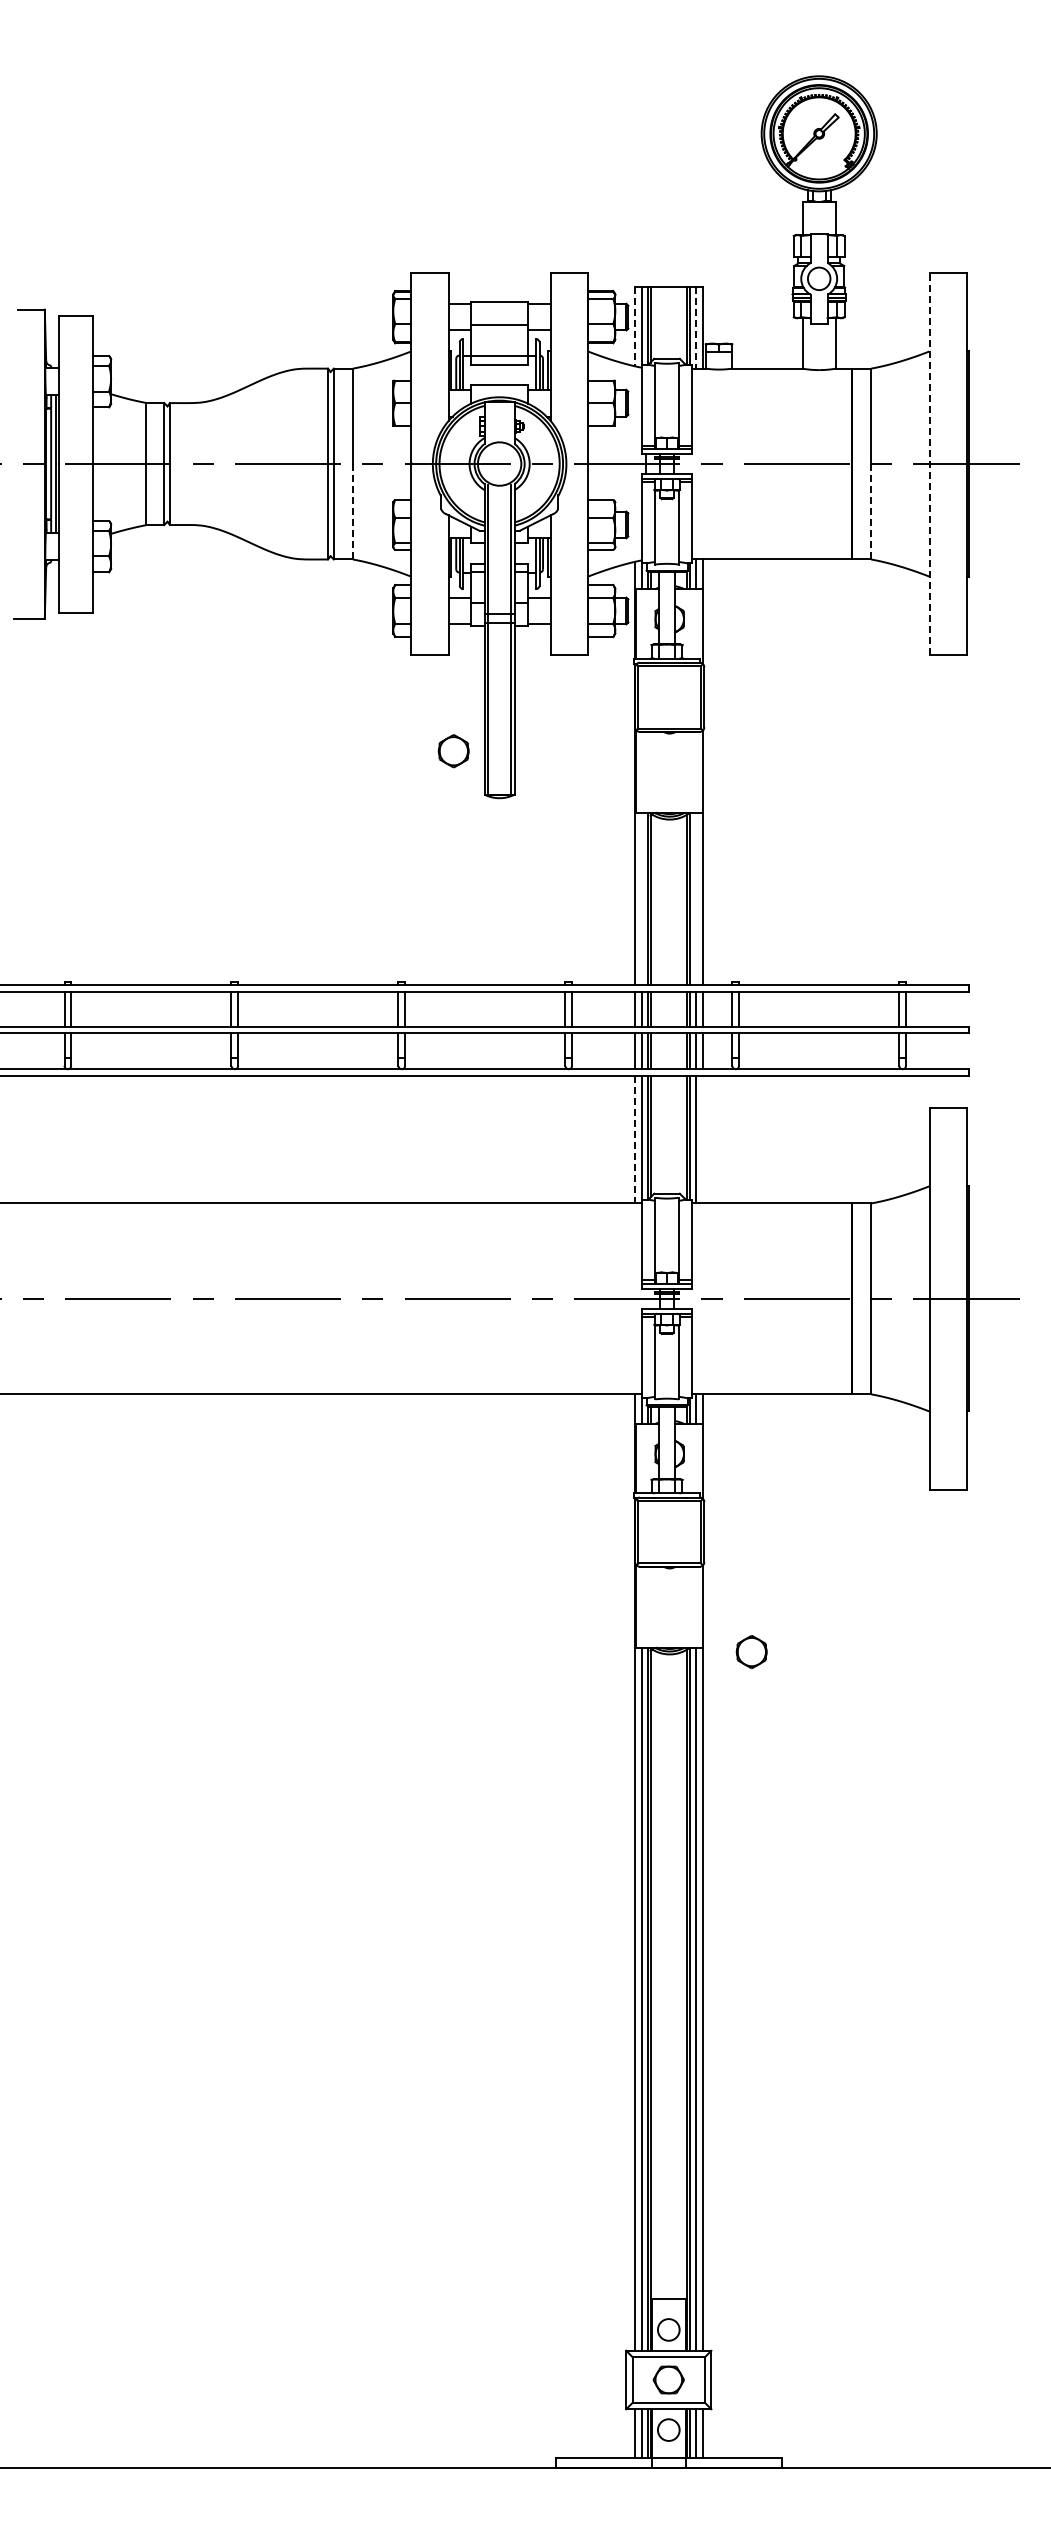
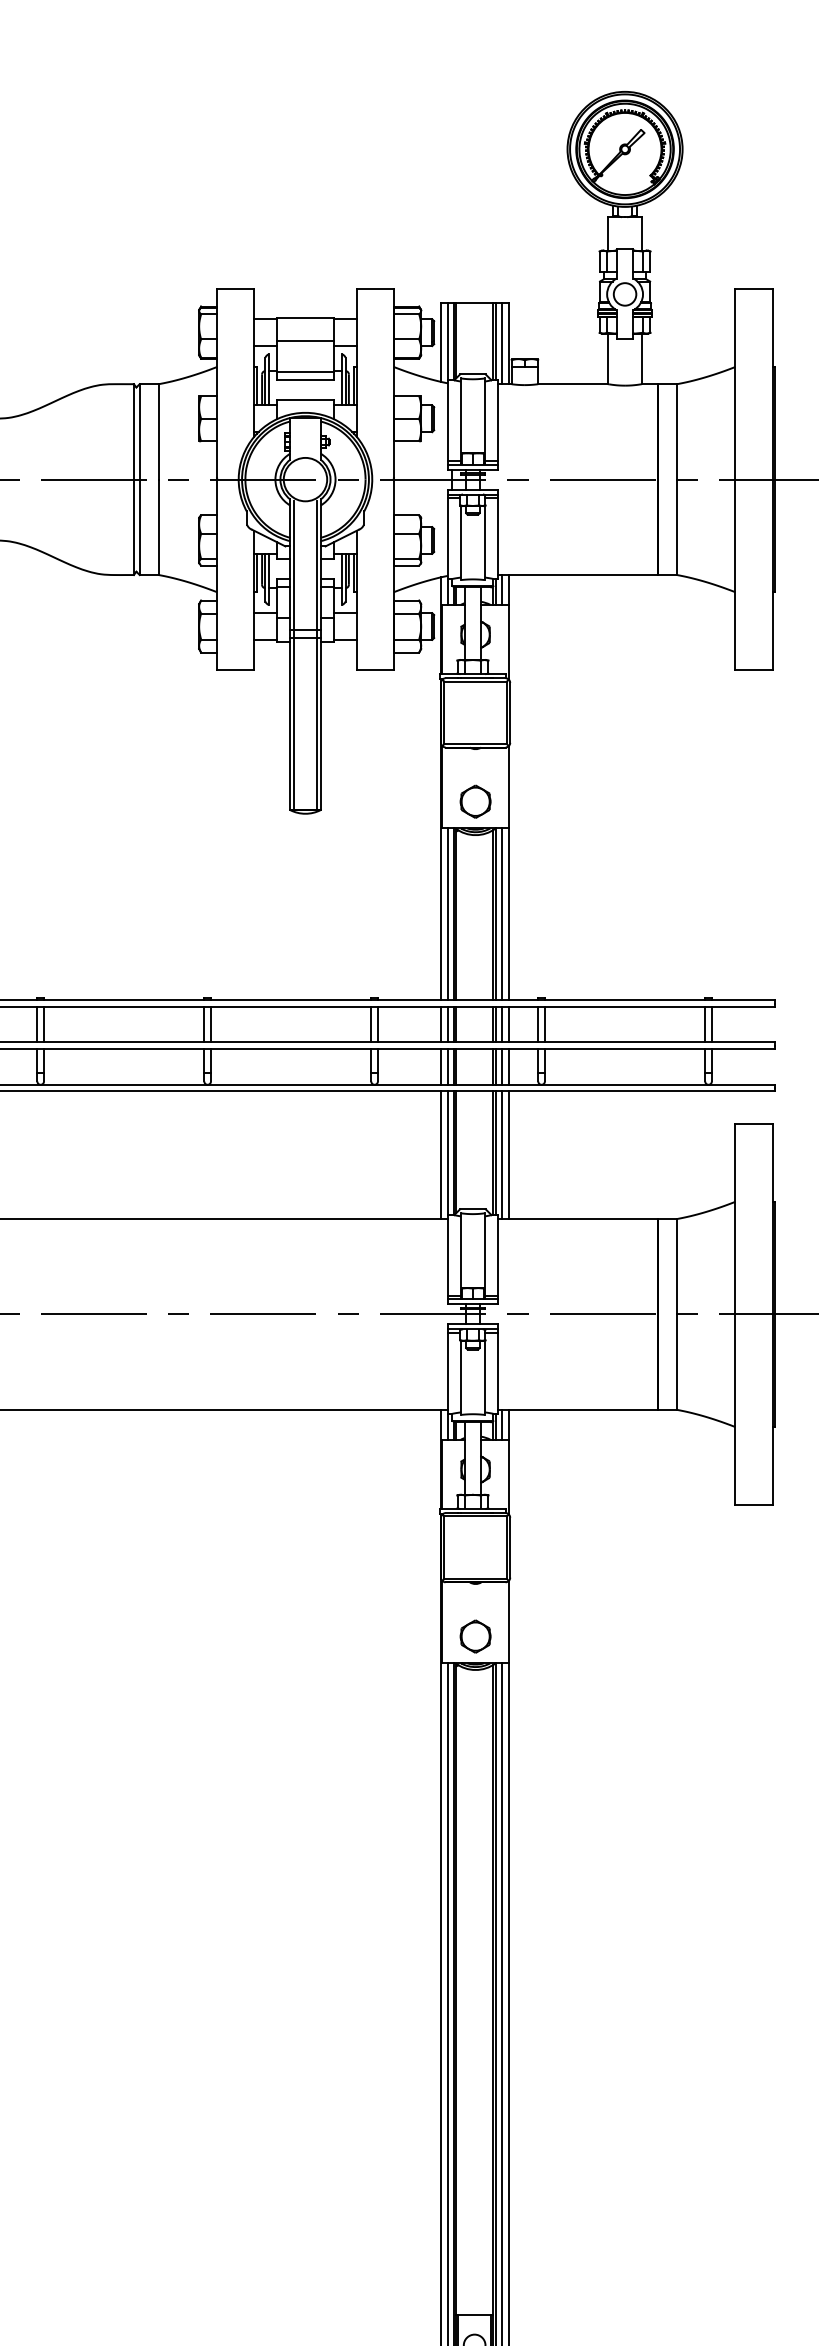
line: (634, 326) -> (440, 342), dashed -> solid
line: (695, 327) -> (501, 343), dashed -> solid
line: (929, 464) -> (735, 480), dashed -> solid
line: (353, 511) -> (159, 527), dashed -> solid
line: (871, 511) -> (677, 527), dashed -> solid
part: (453, 751) -> (475, 802), moved
line: (642, 898) -> (448, 914), added
line: (695, 898) -> (501, 914), added
line: (634, 1139) -> (440, 1155), dashed -> solid
line: (703, 1139) -> (509, 1155), added
part: (751, 1651) -> (475, 1636), moved

